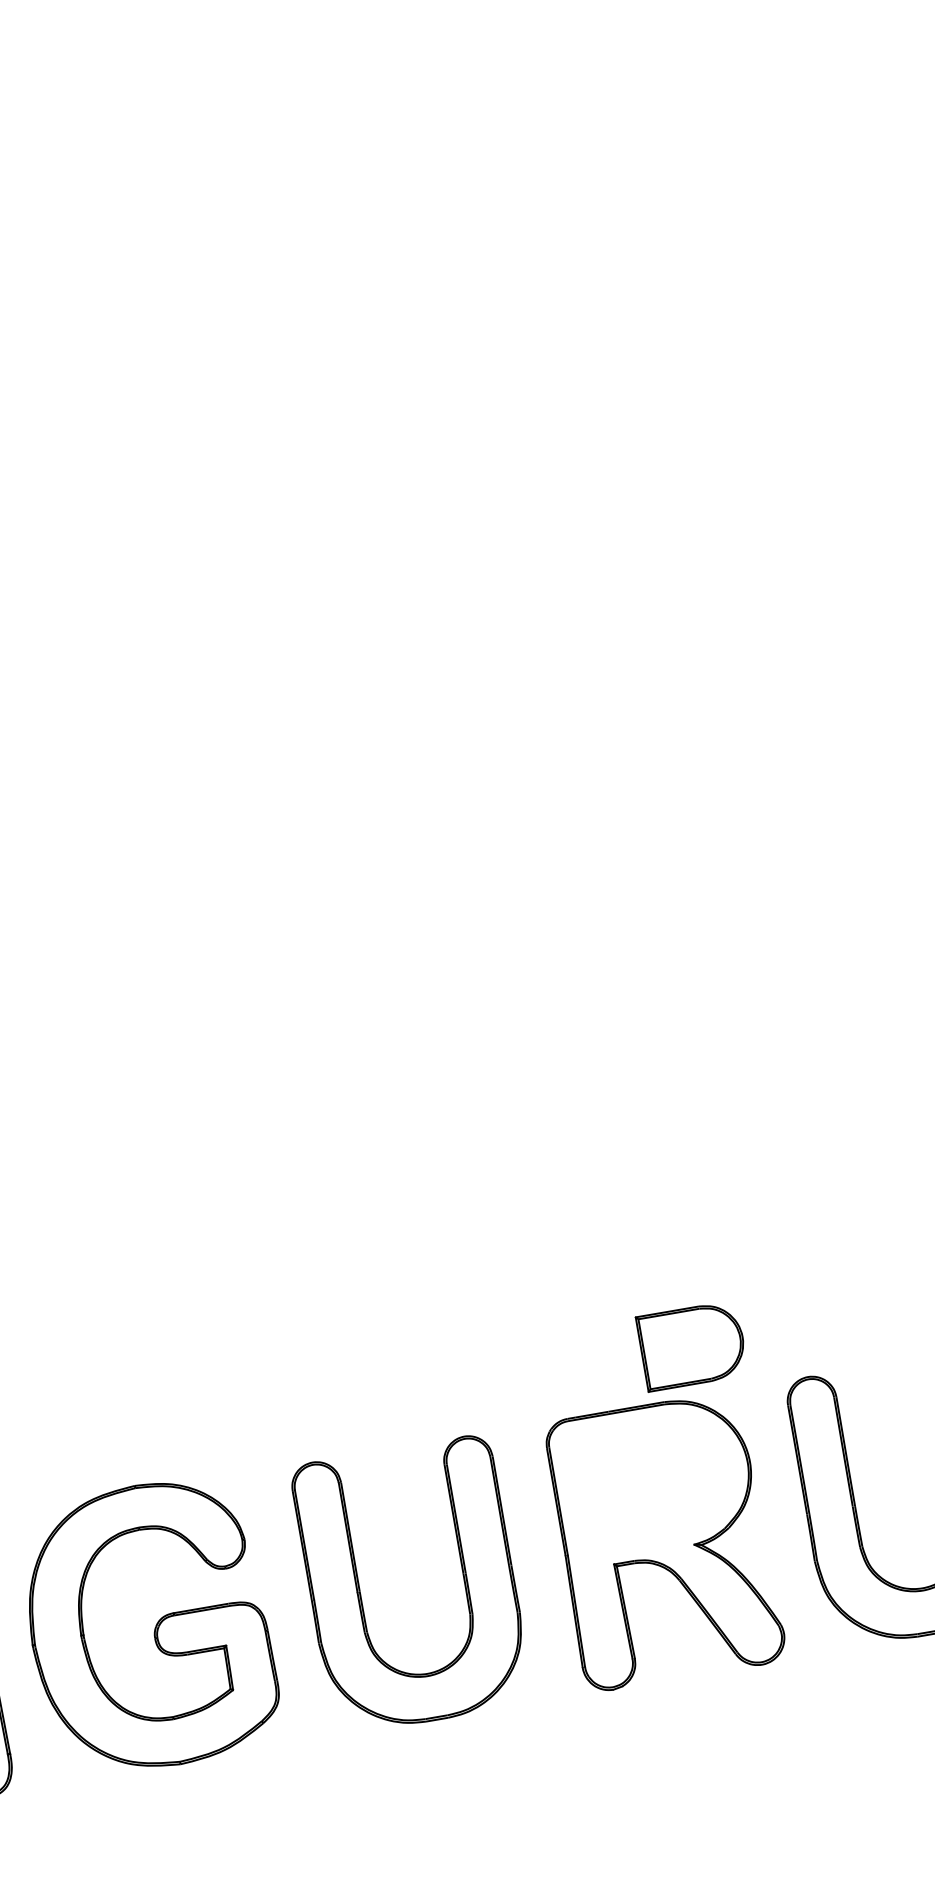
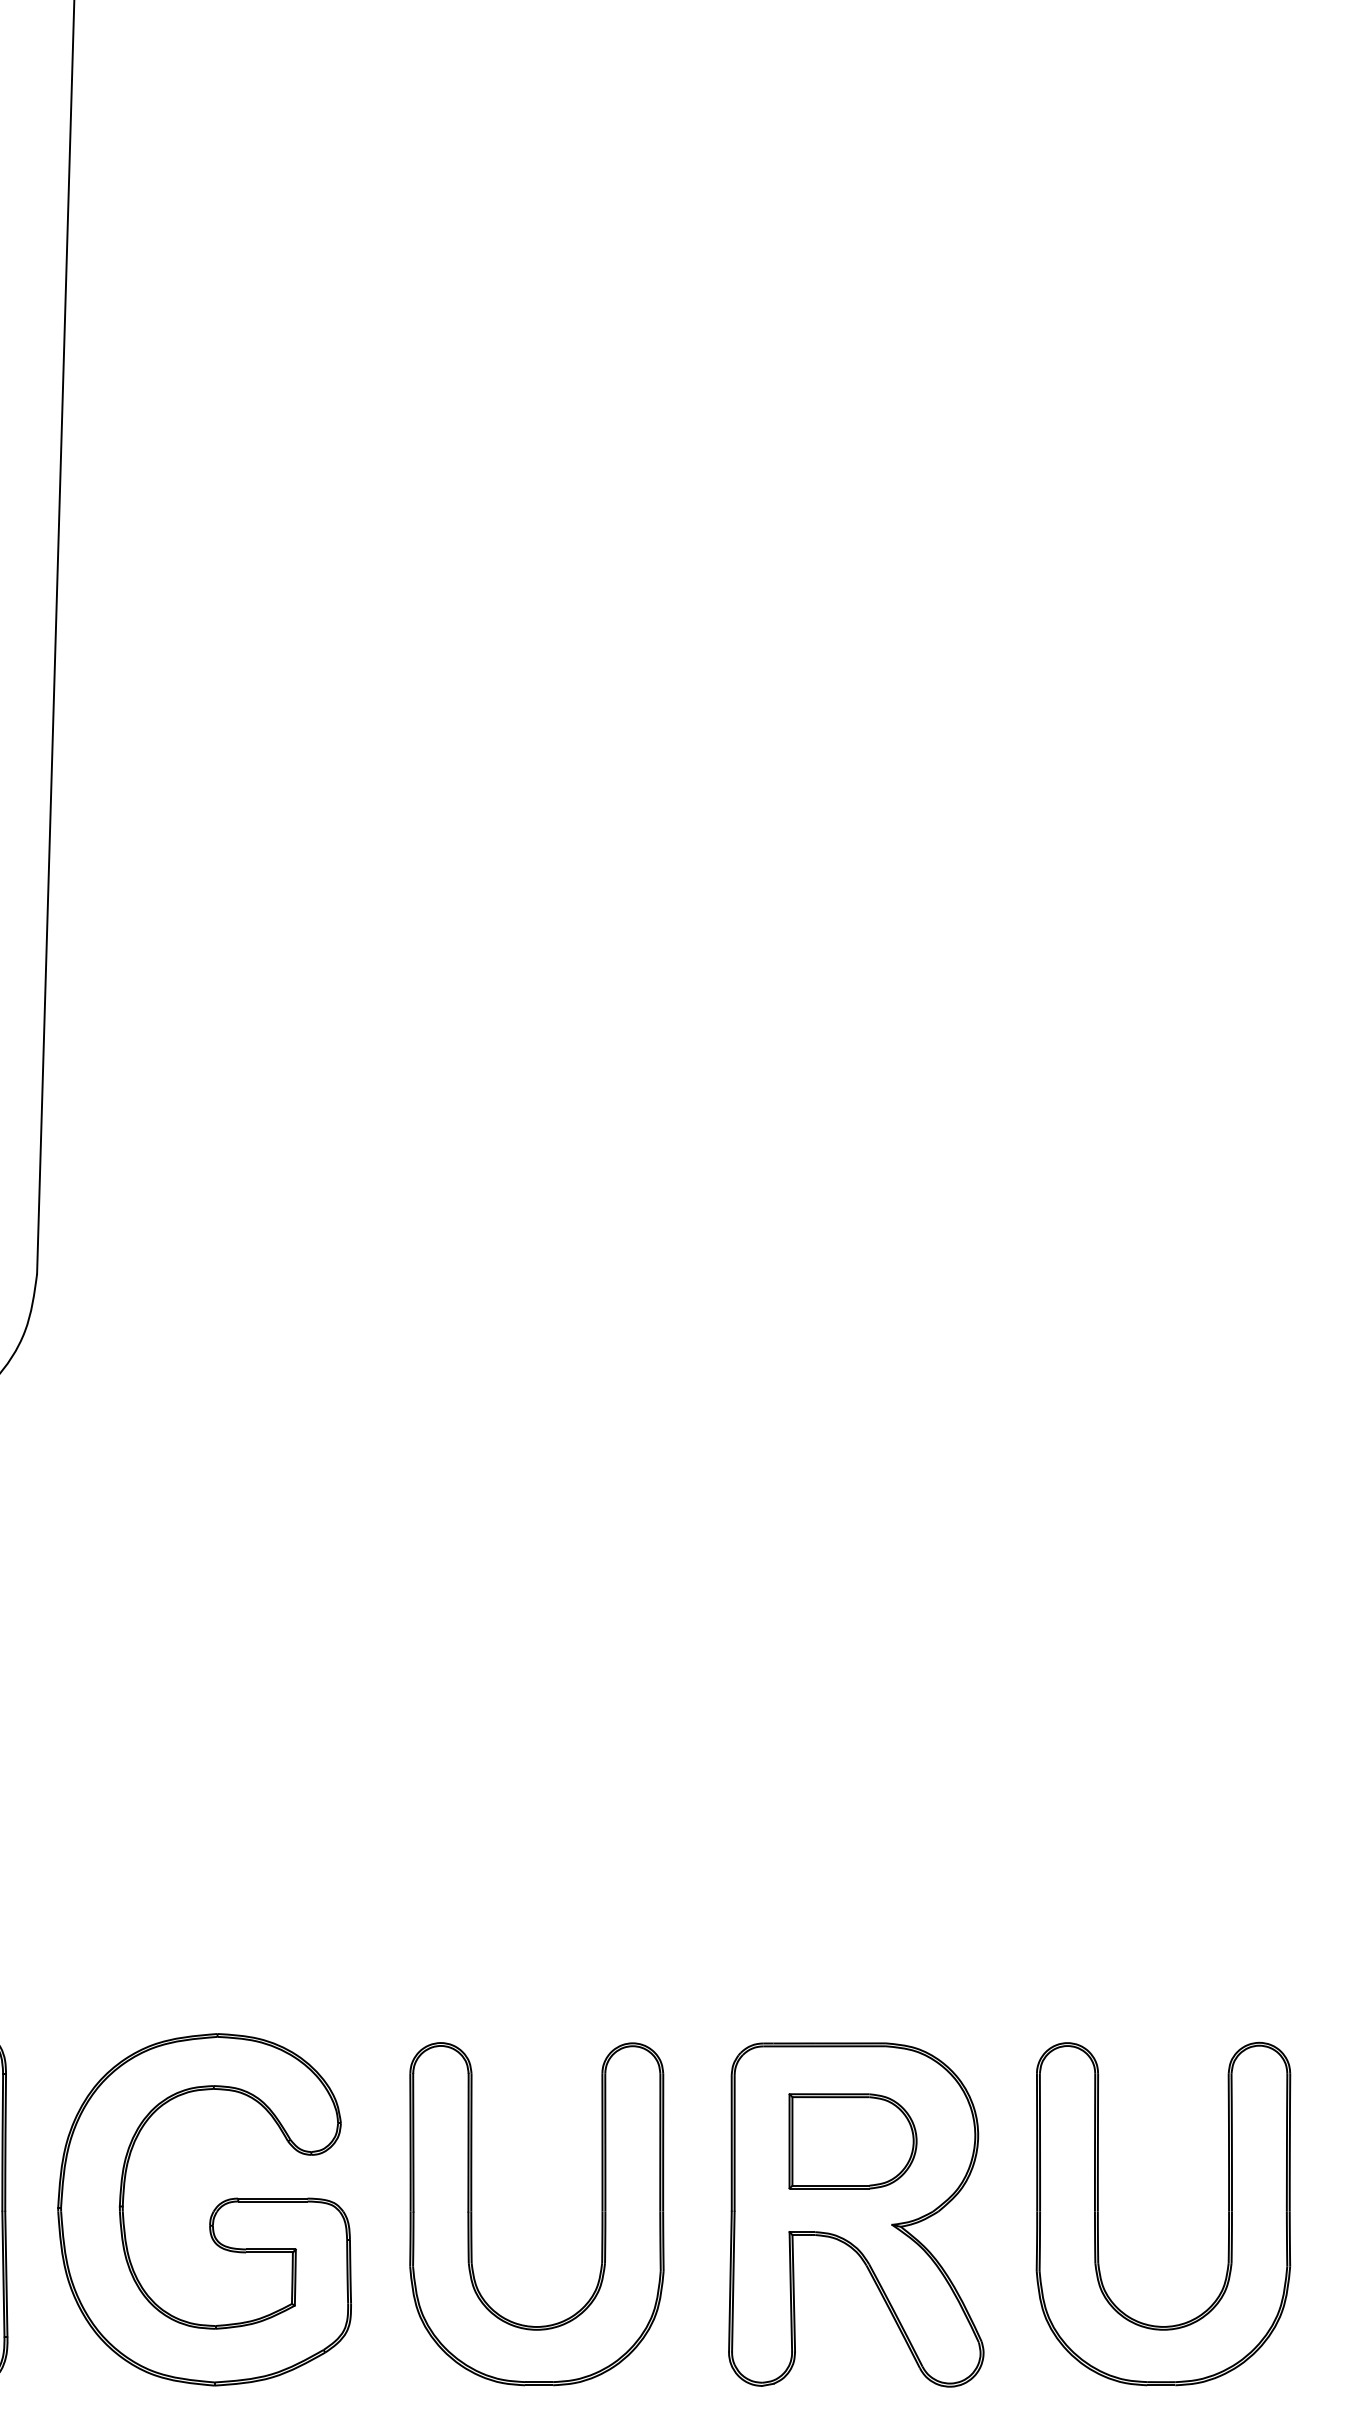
part: (691, 1346) -> (852, 2141), moved

